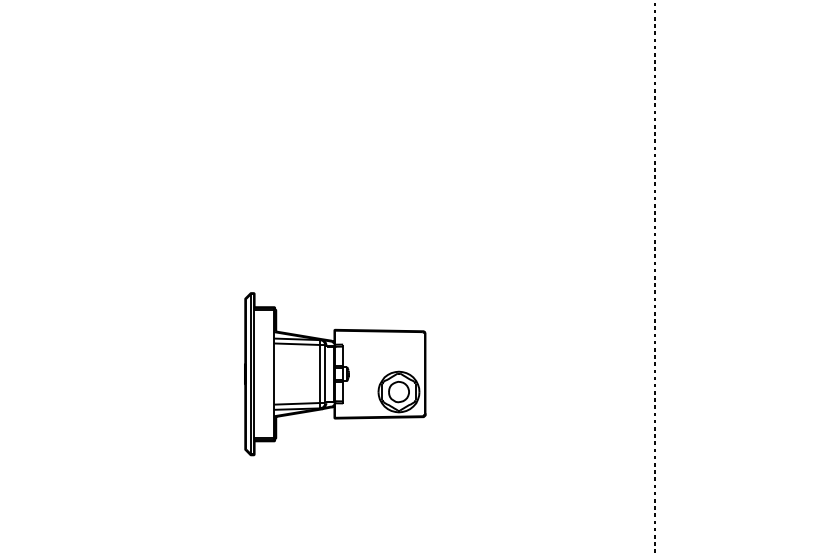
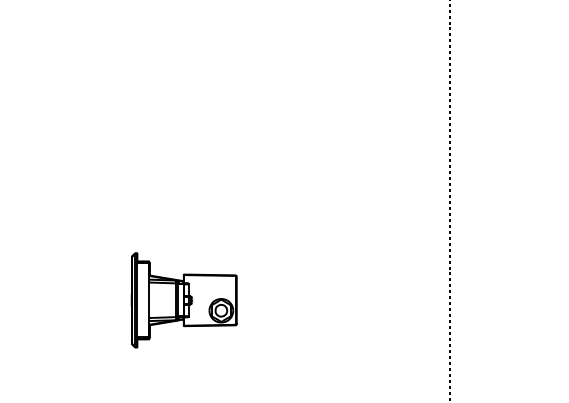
part: (335, 374) -> (184, 300), size x0.7

